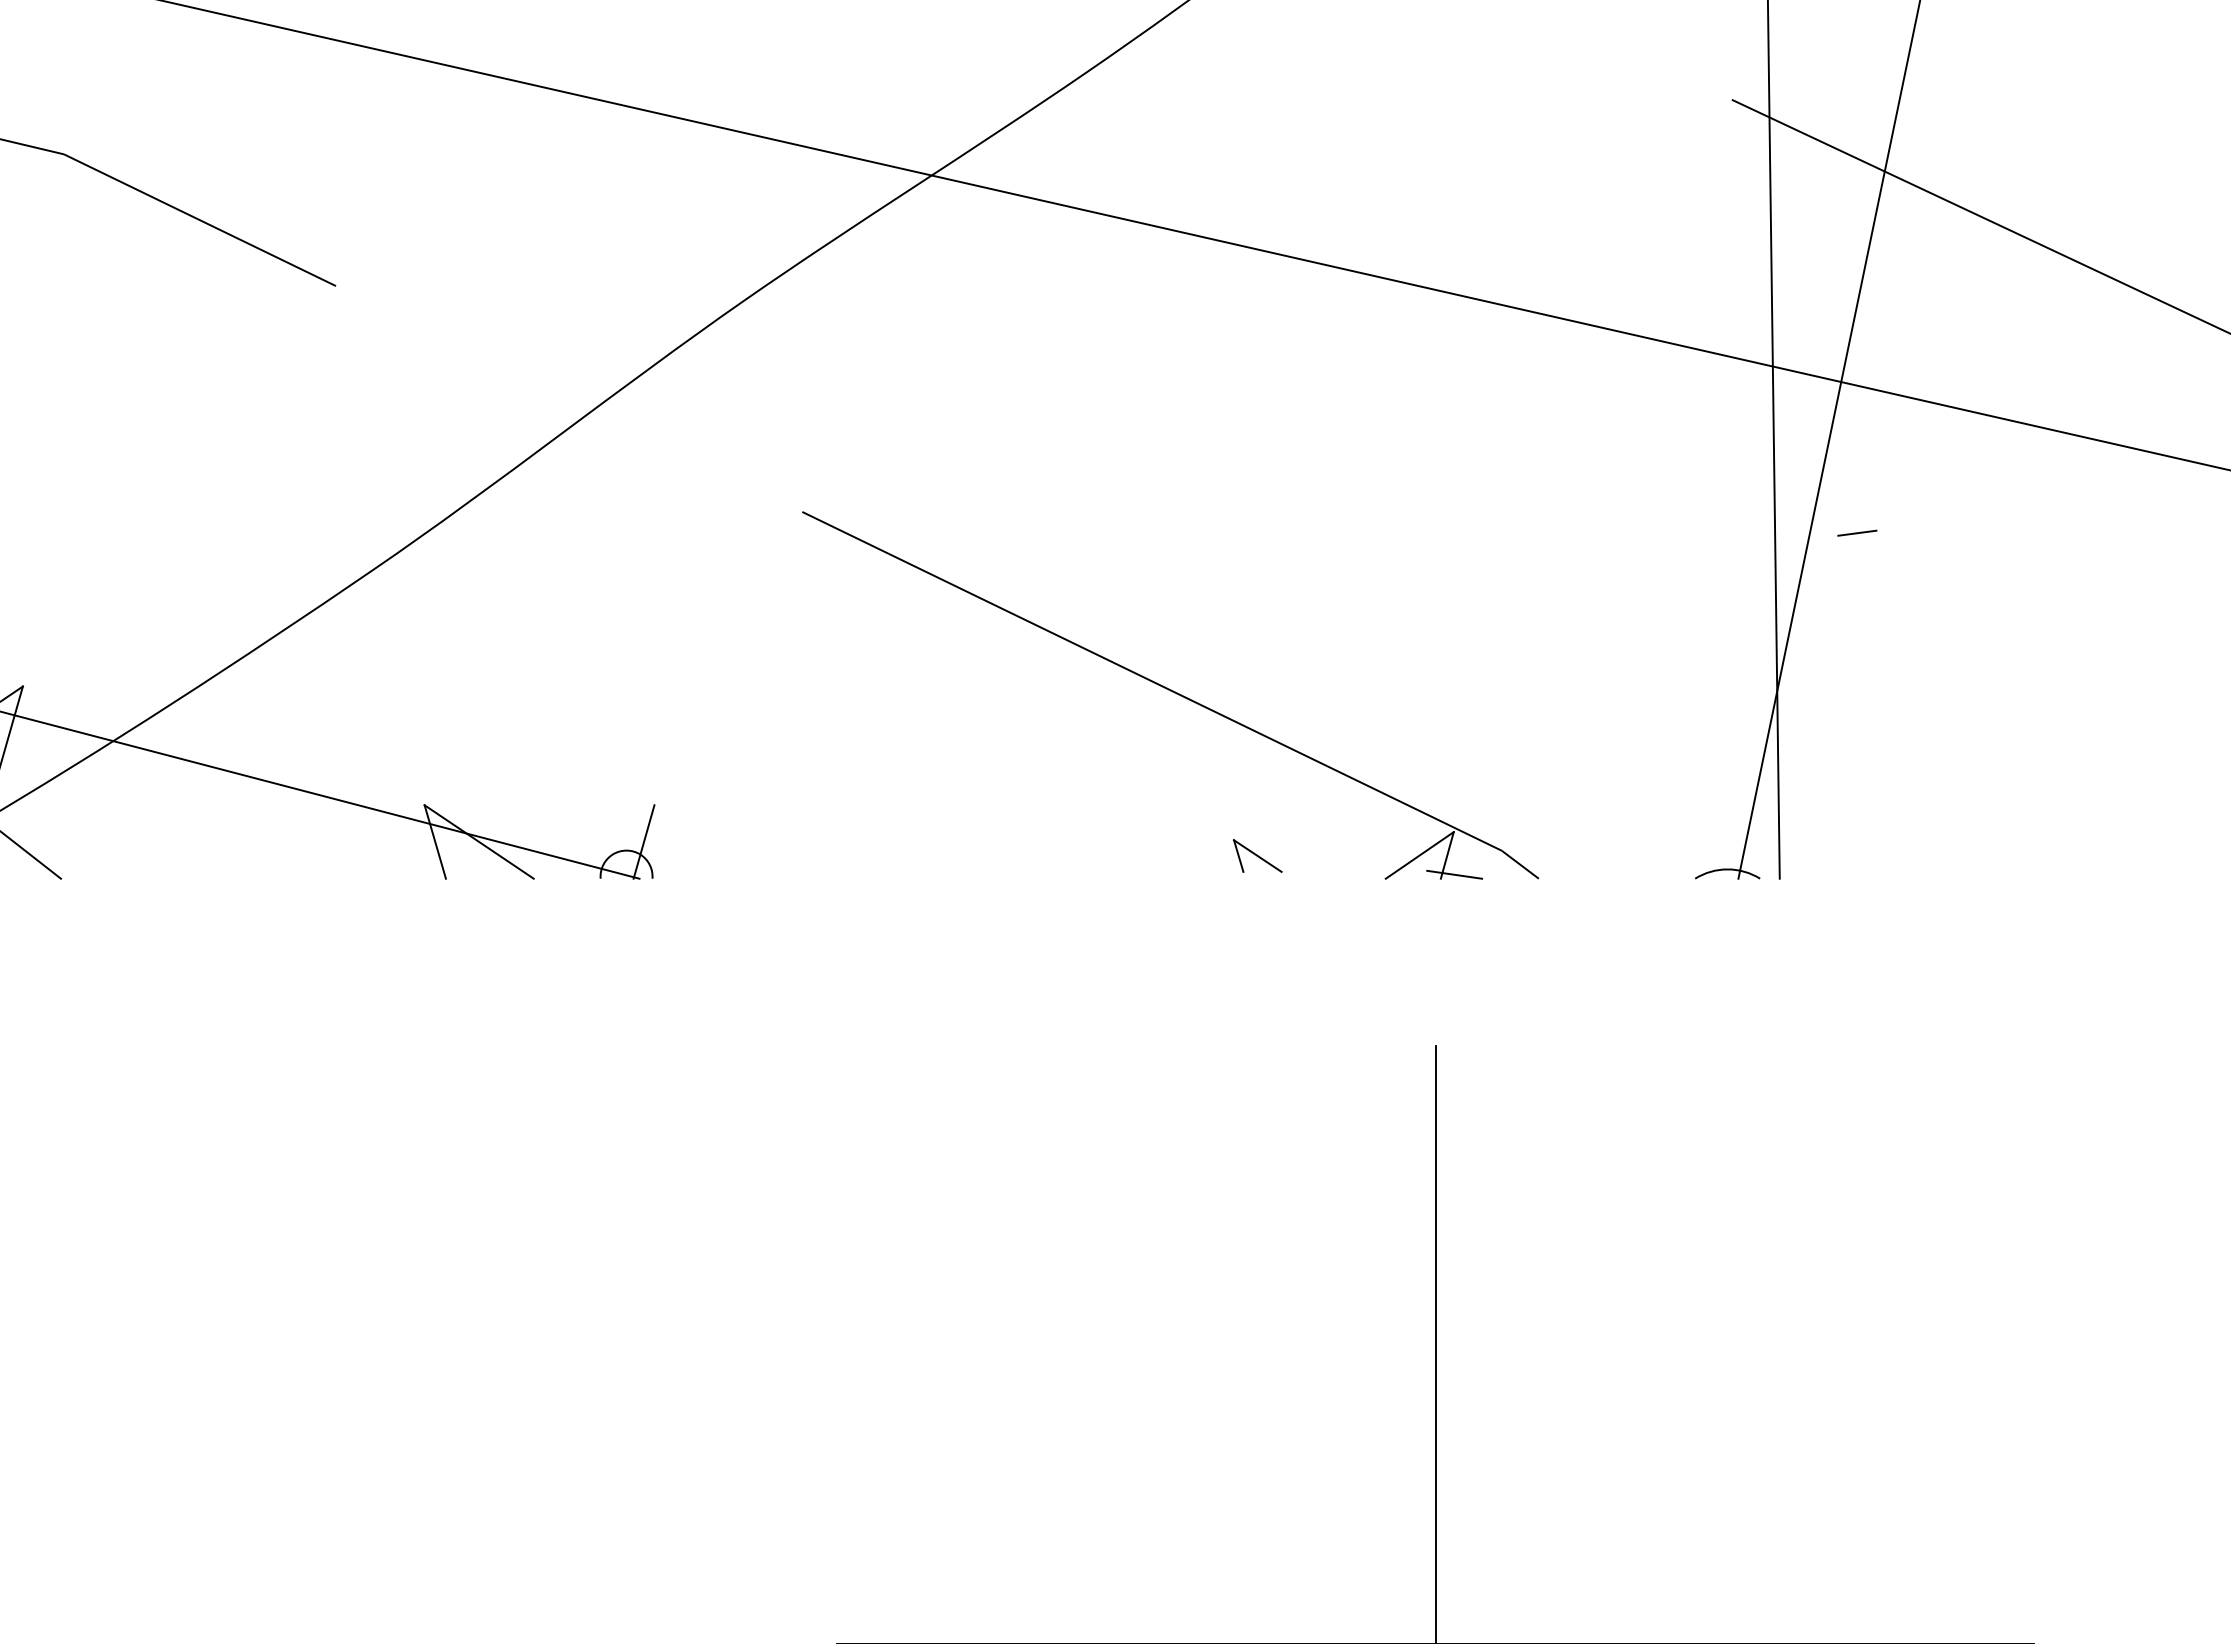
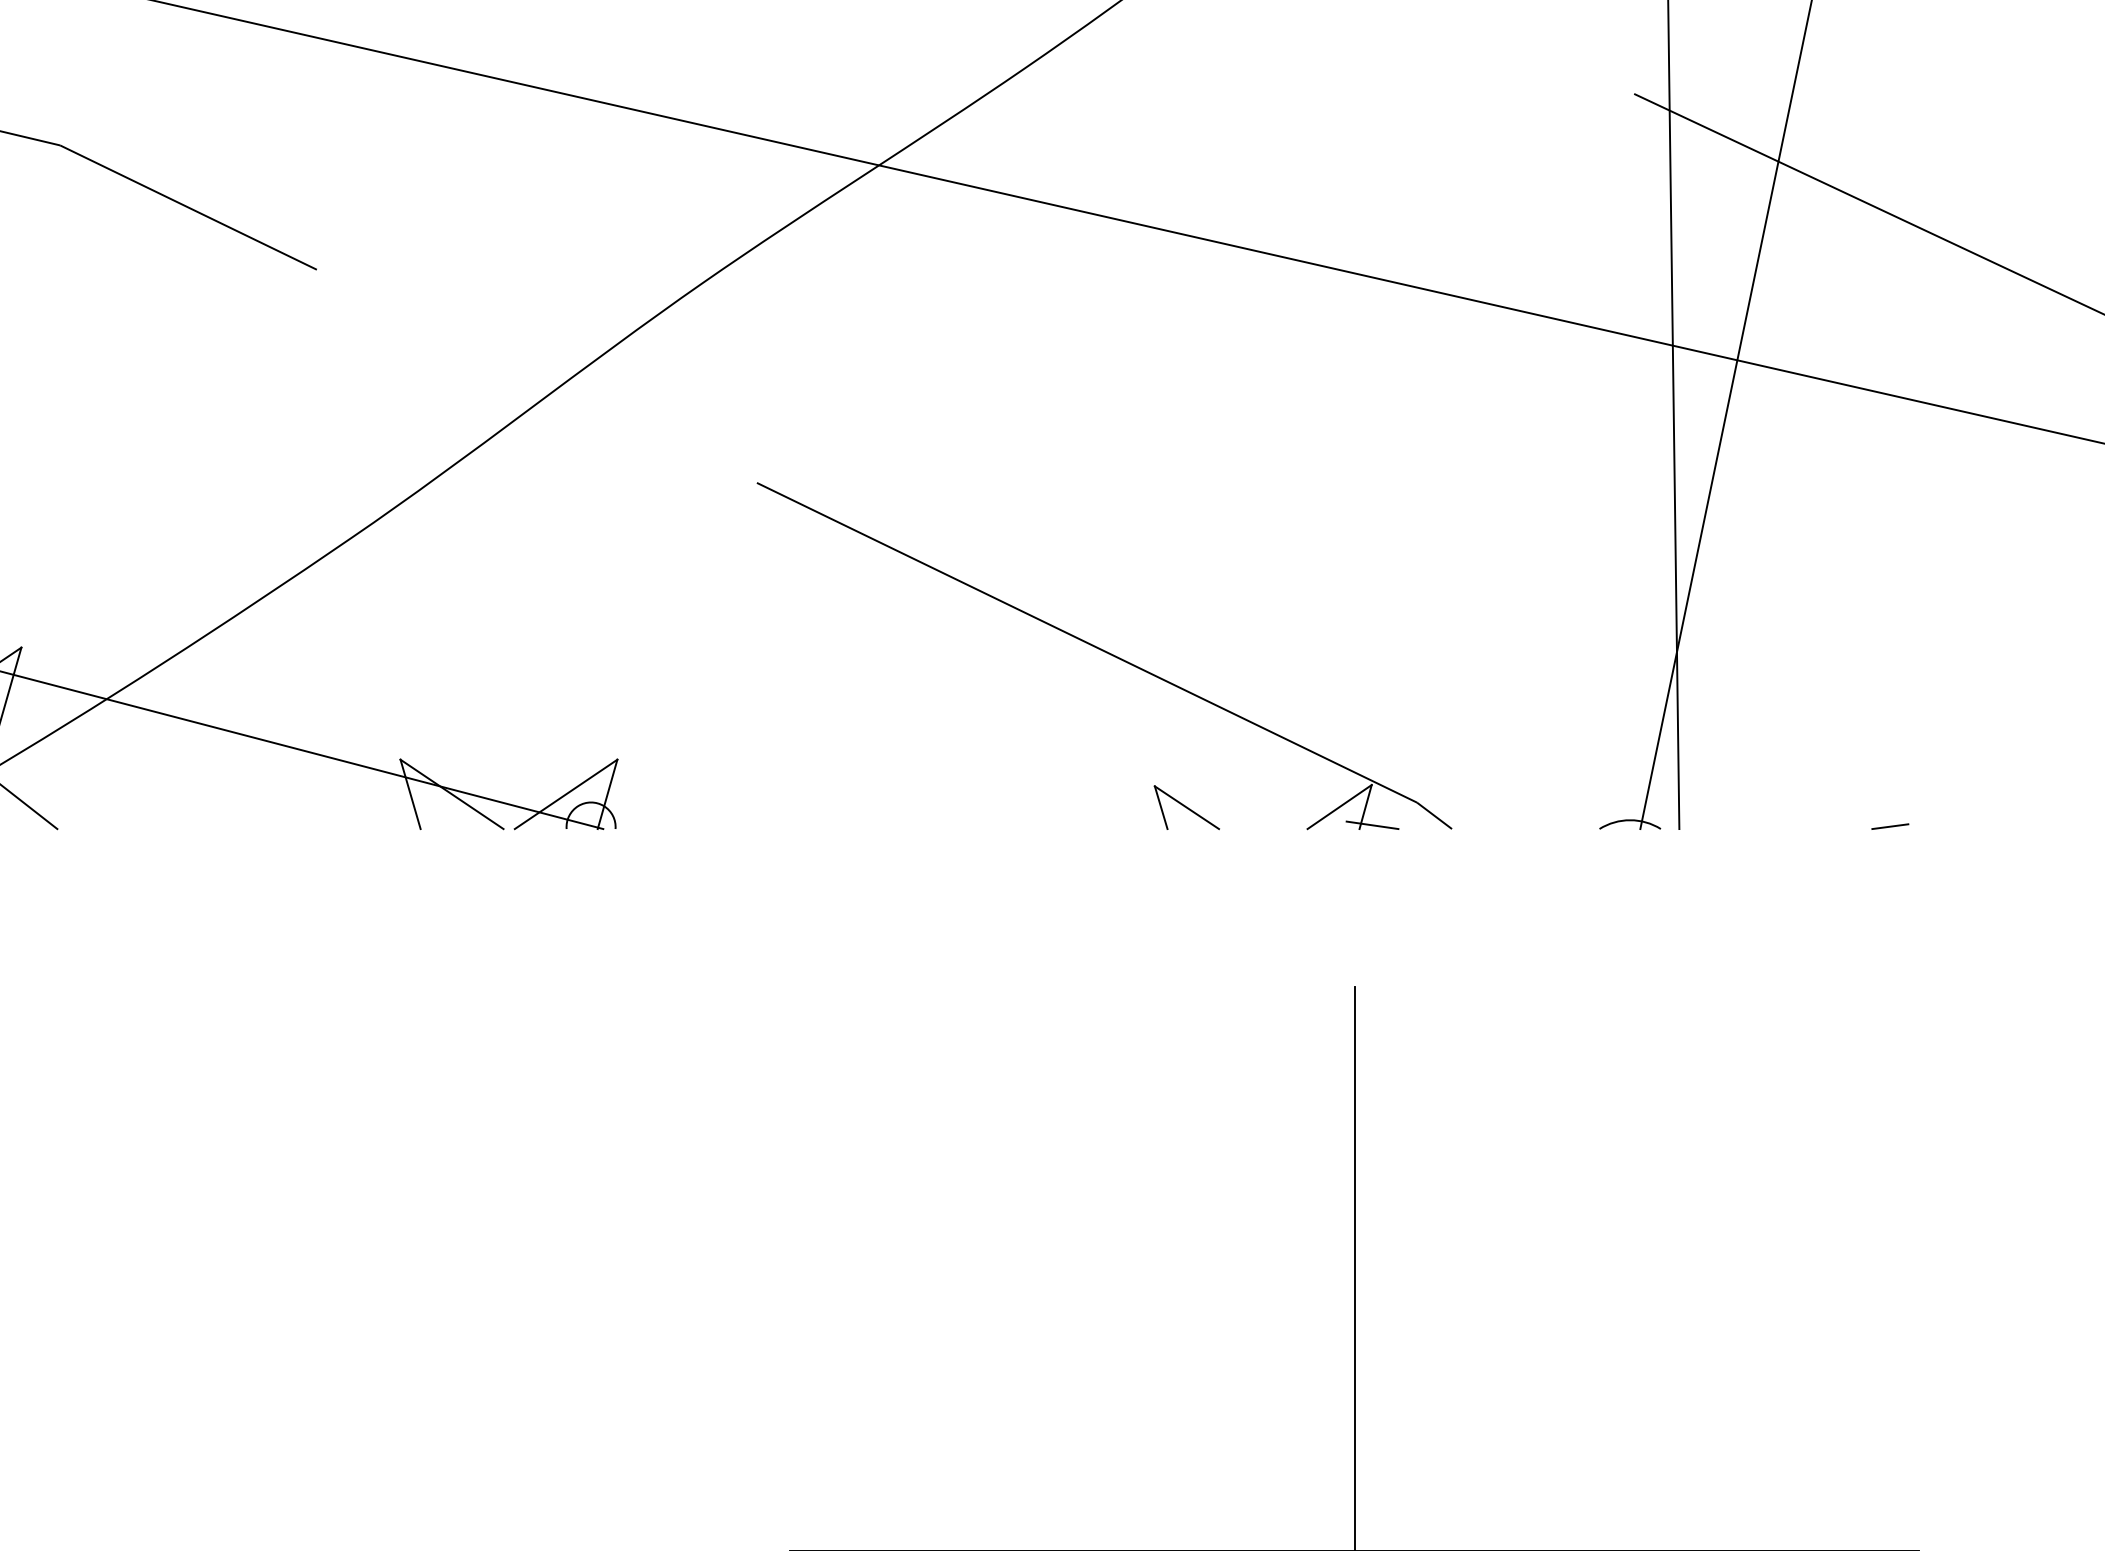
line: (1857, 532) -> (1890, 825), moved
line: (599, 841) -> (565, 793), added
part: (1257, 855) -> (1186, 807), size x1.43

